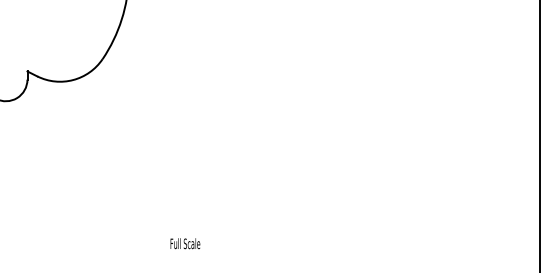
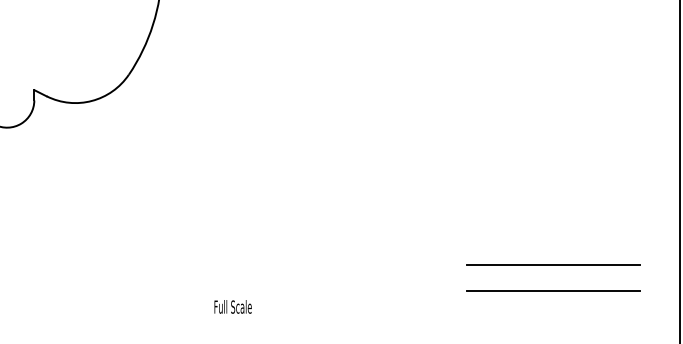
line: (439, 209) -> (553, 264), added
line: (439, 231) -> (553, 291), added

